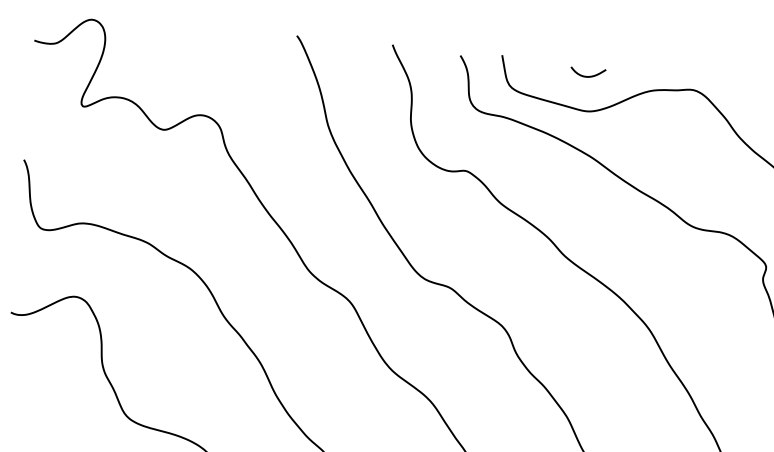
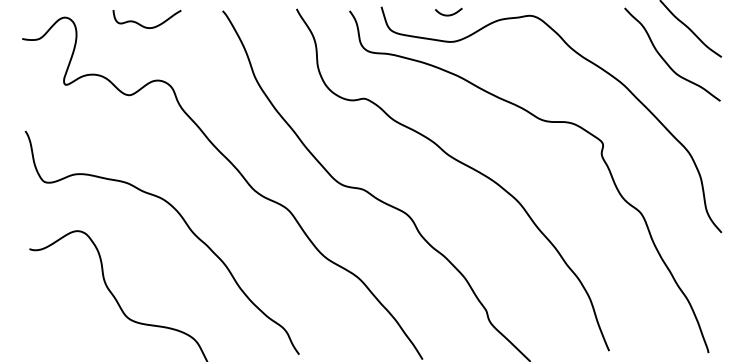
curve: (192, 42) -> (143, 25), added

